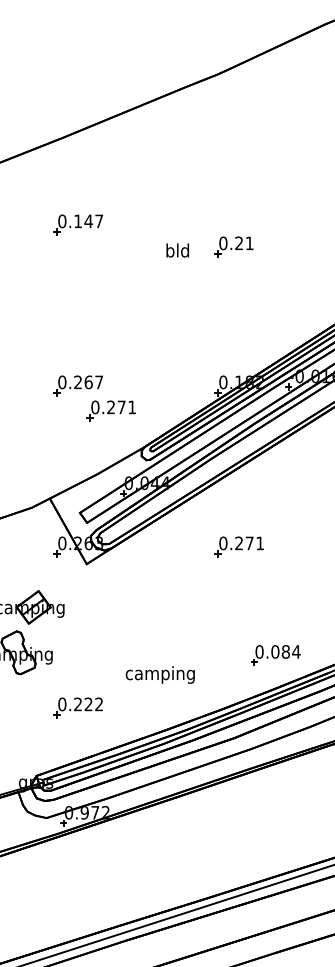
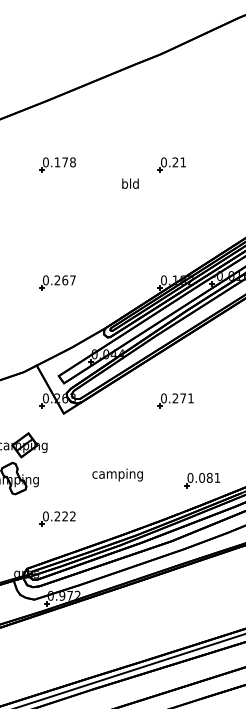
text: (93, 221) -> (68, 162), 0.147 -> 0.178
part: (233, 246) -> (171, 164), moved
part: (110, 410) -> (81, 300), removed
text: (296, 651) -> (217, 477), 0.084 -> 0.081
text: (159, 674) -> (117, 474), moved

